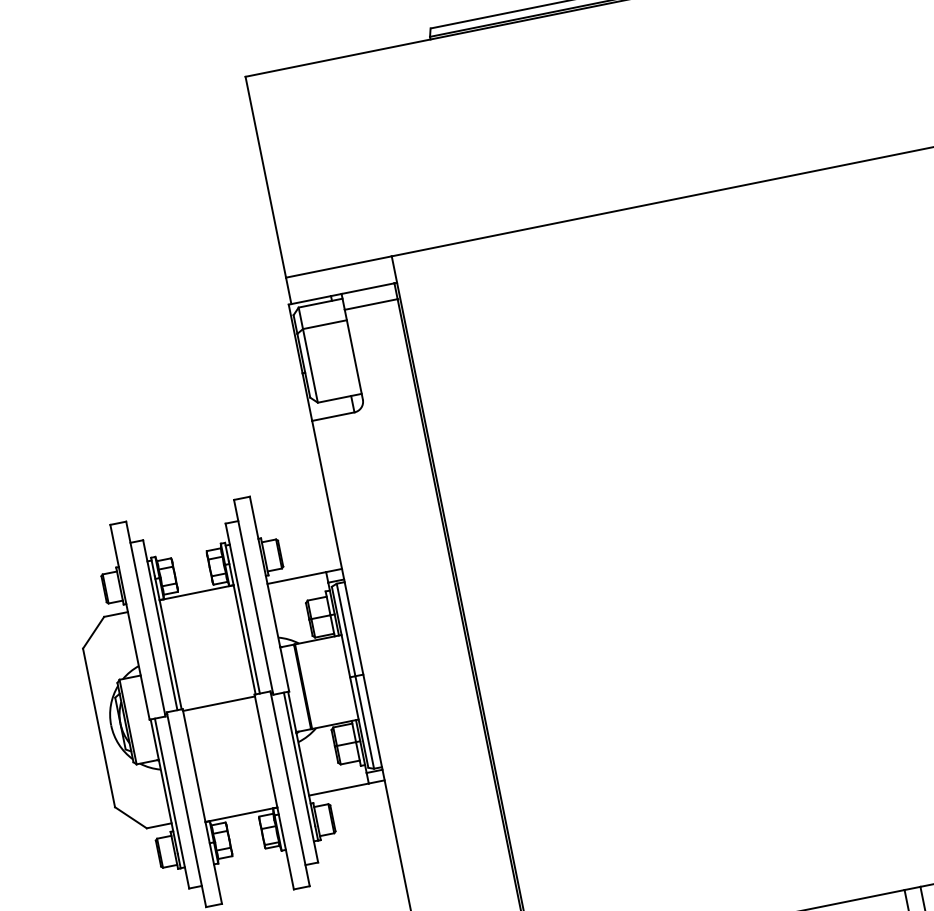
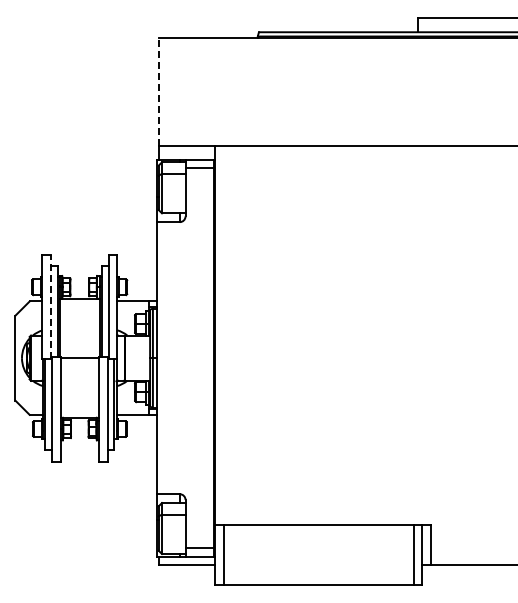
line: (265, 176) -> (158, 91), solid -> dashed
line: (144, 618) -> (50, 306), solid -> dashed

